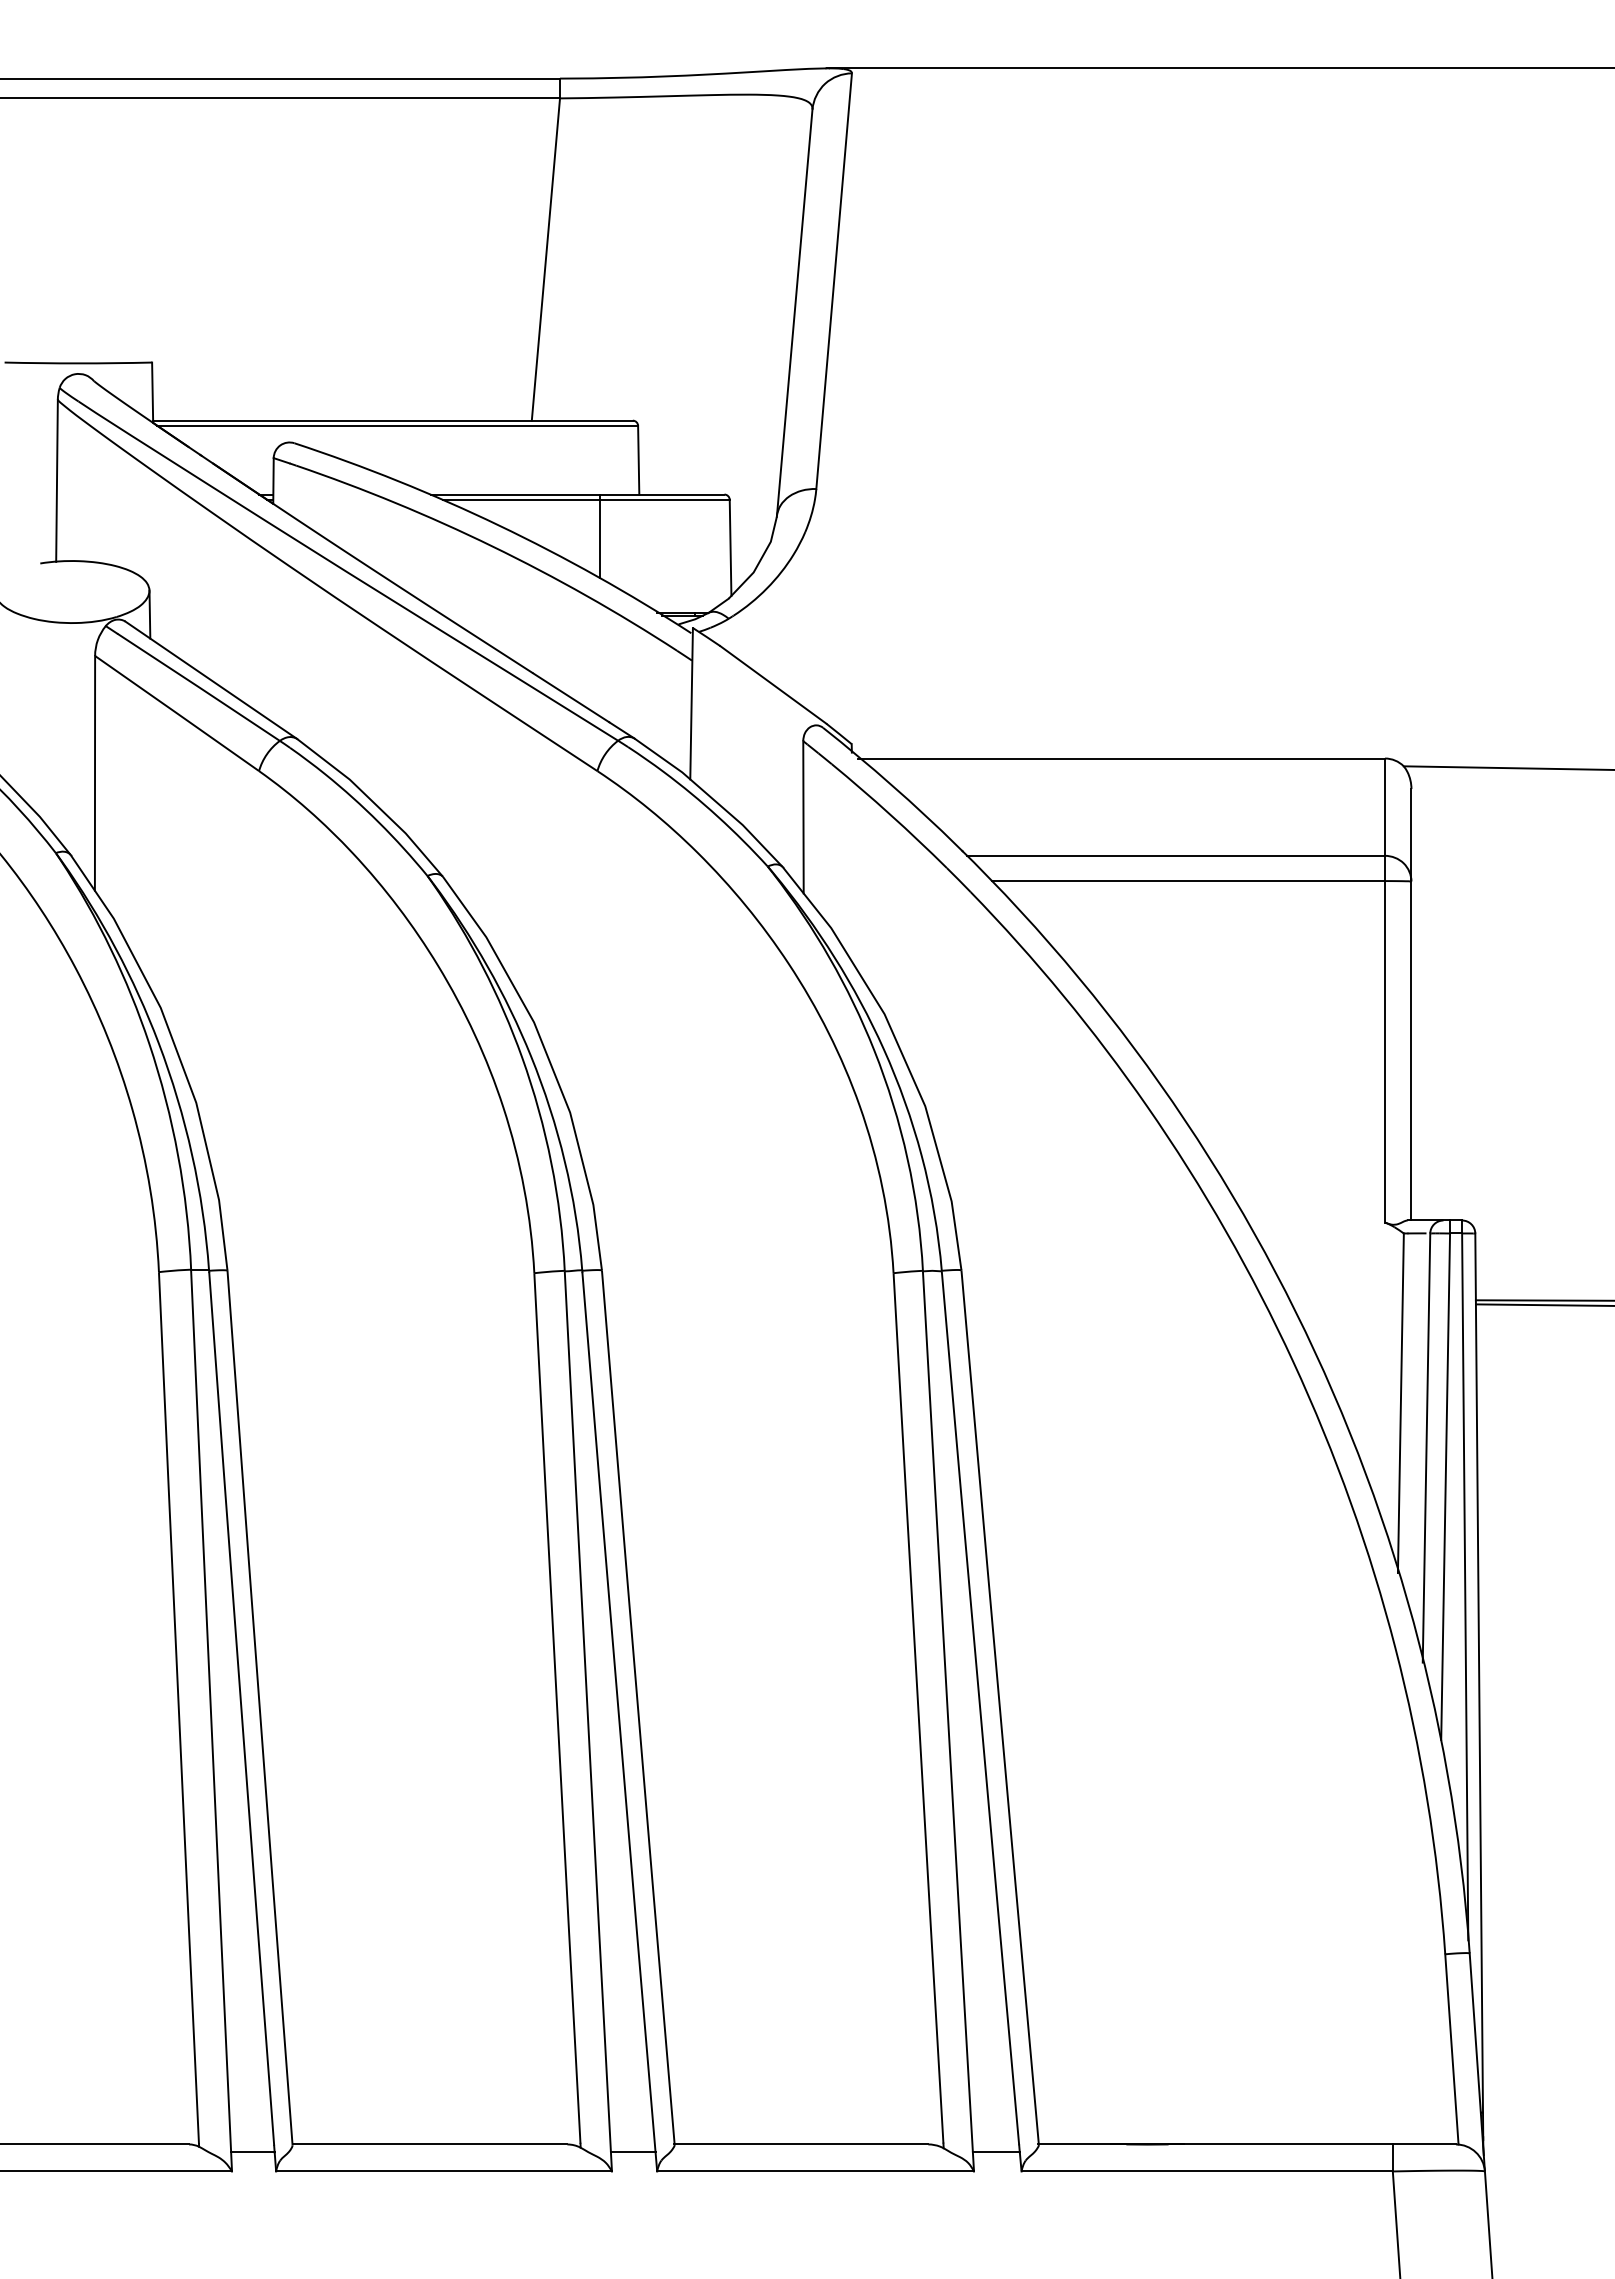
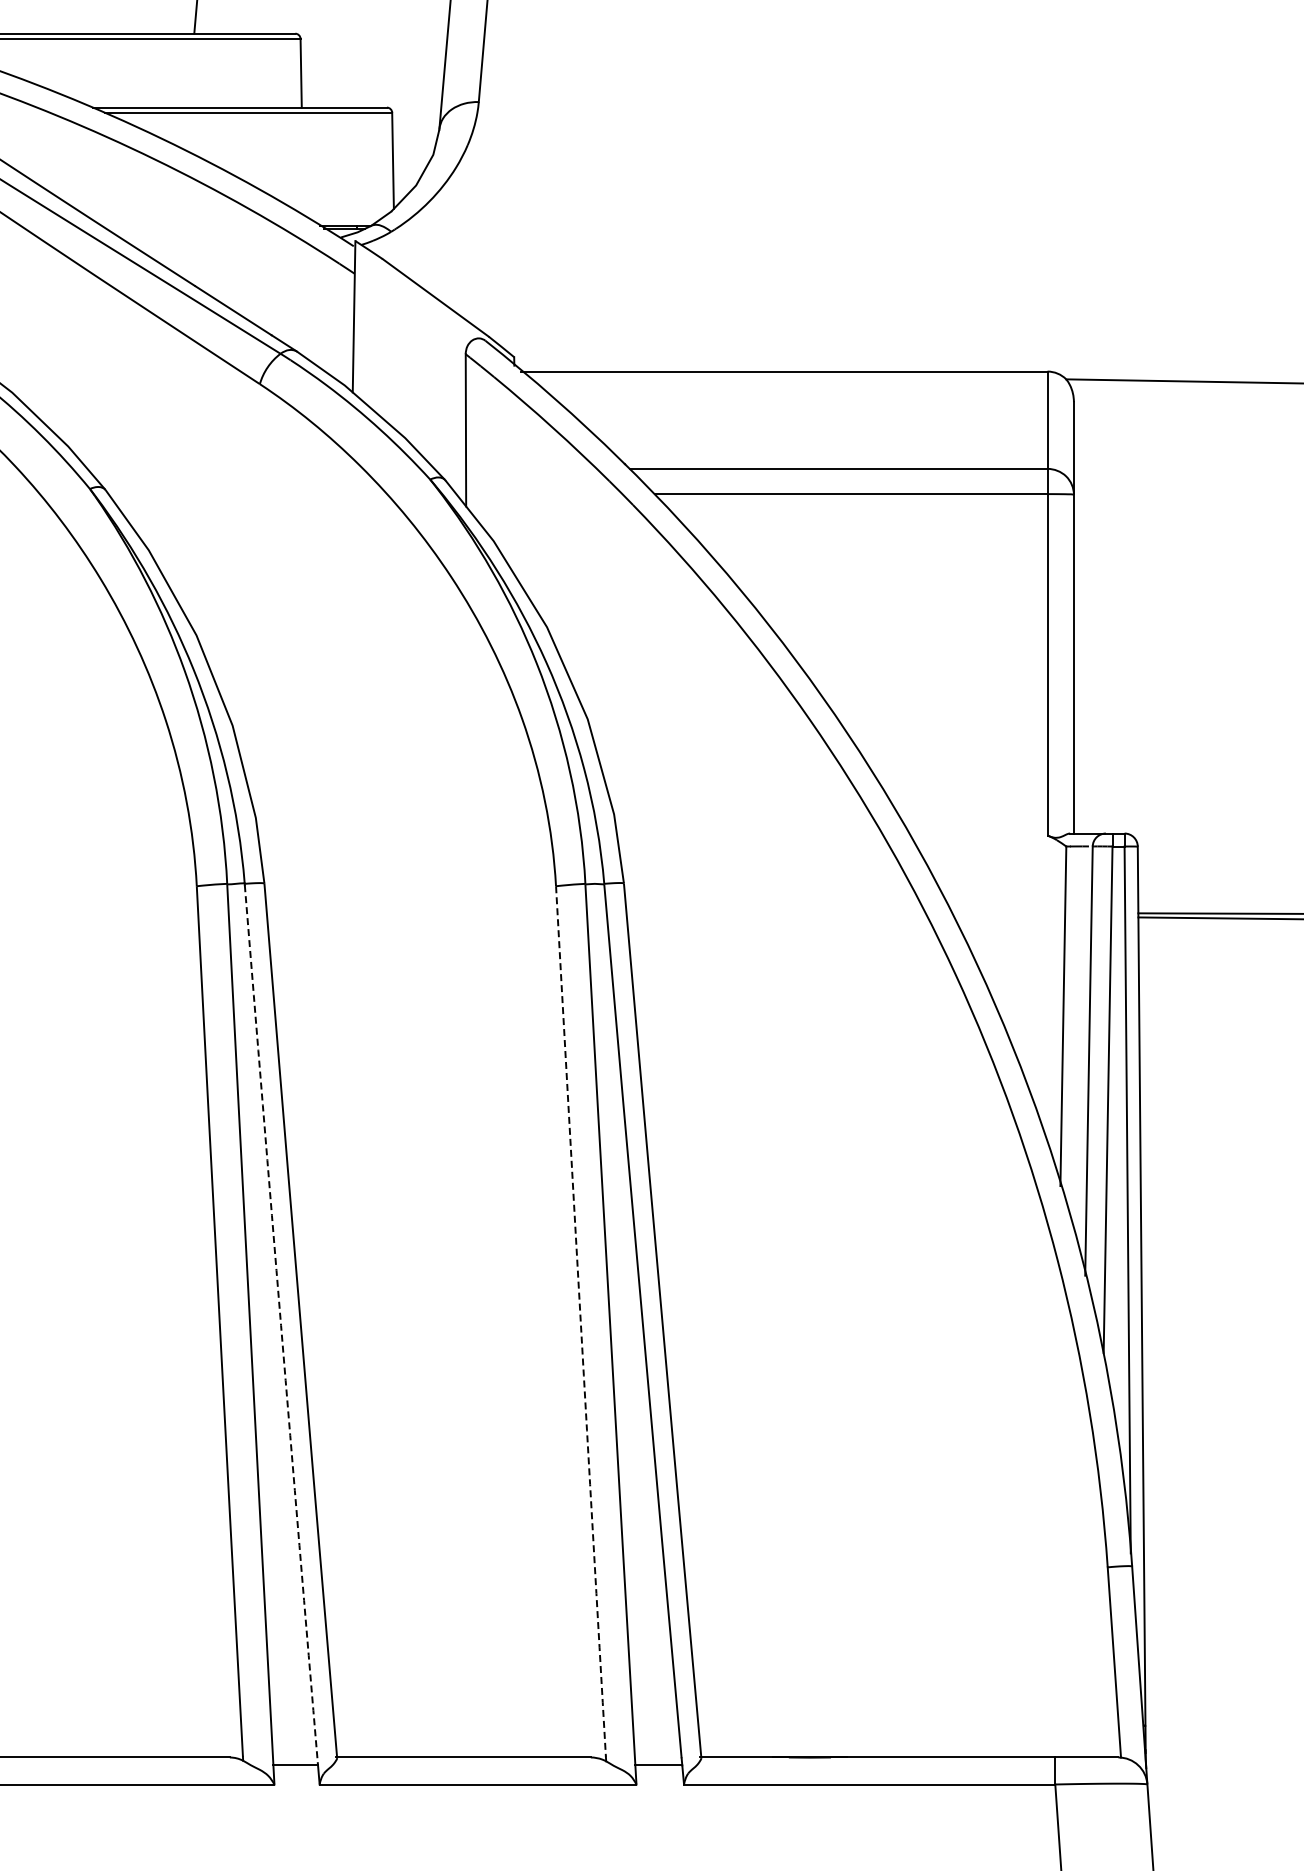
line: (599, 536) -> (261, 149), removed
arc: (918, 1708) -> (580, 1321), solid -> dashed
arc: (618, 1712) -> (280, 1325), solid -> dashed

